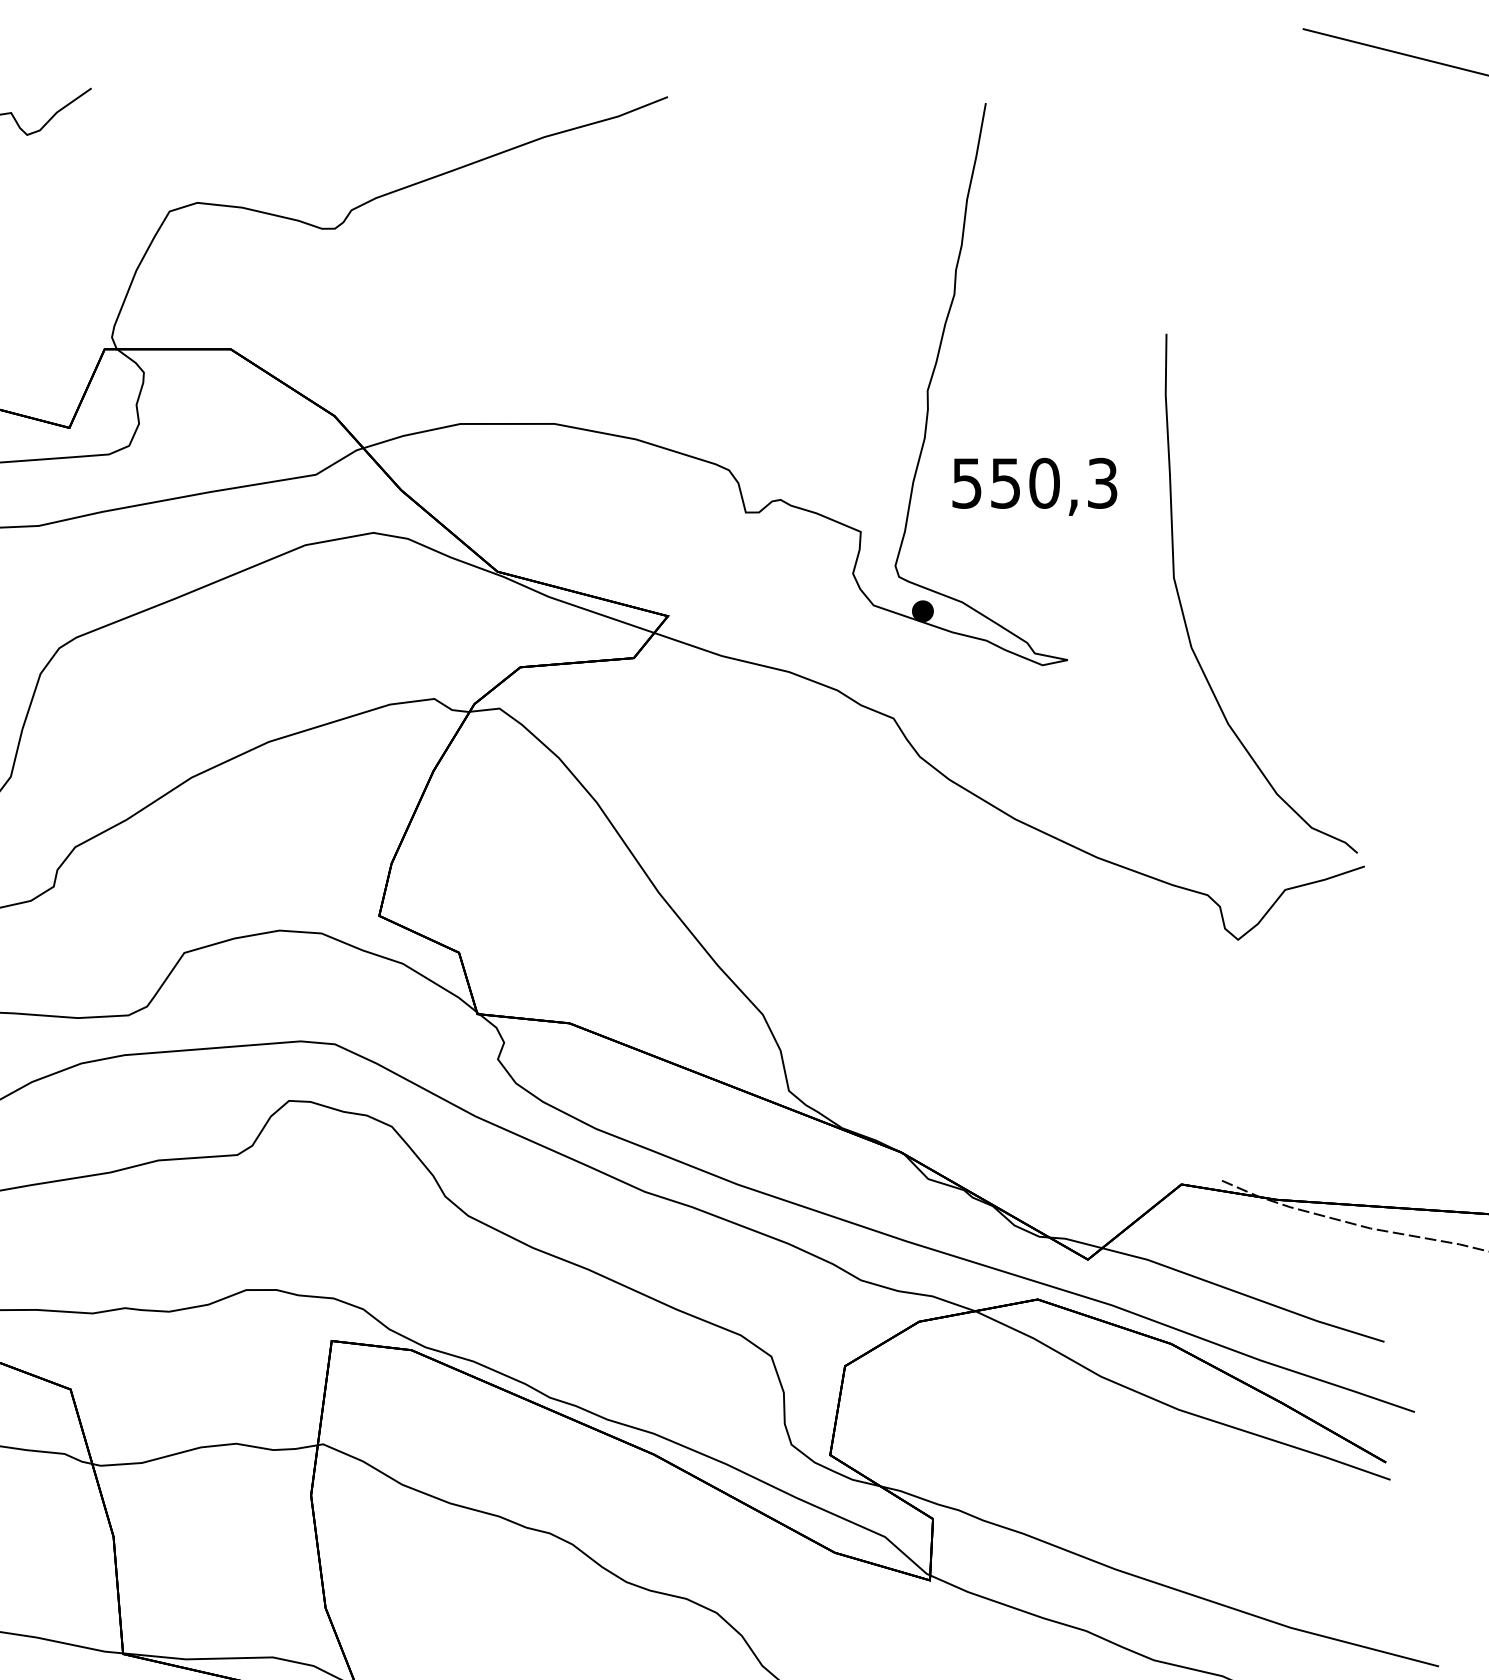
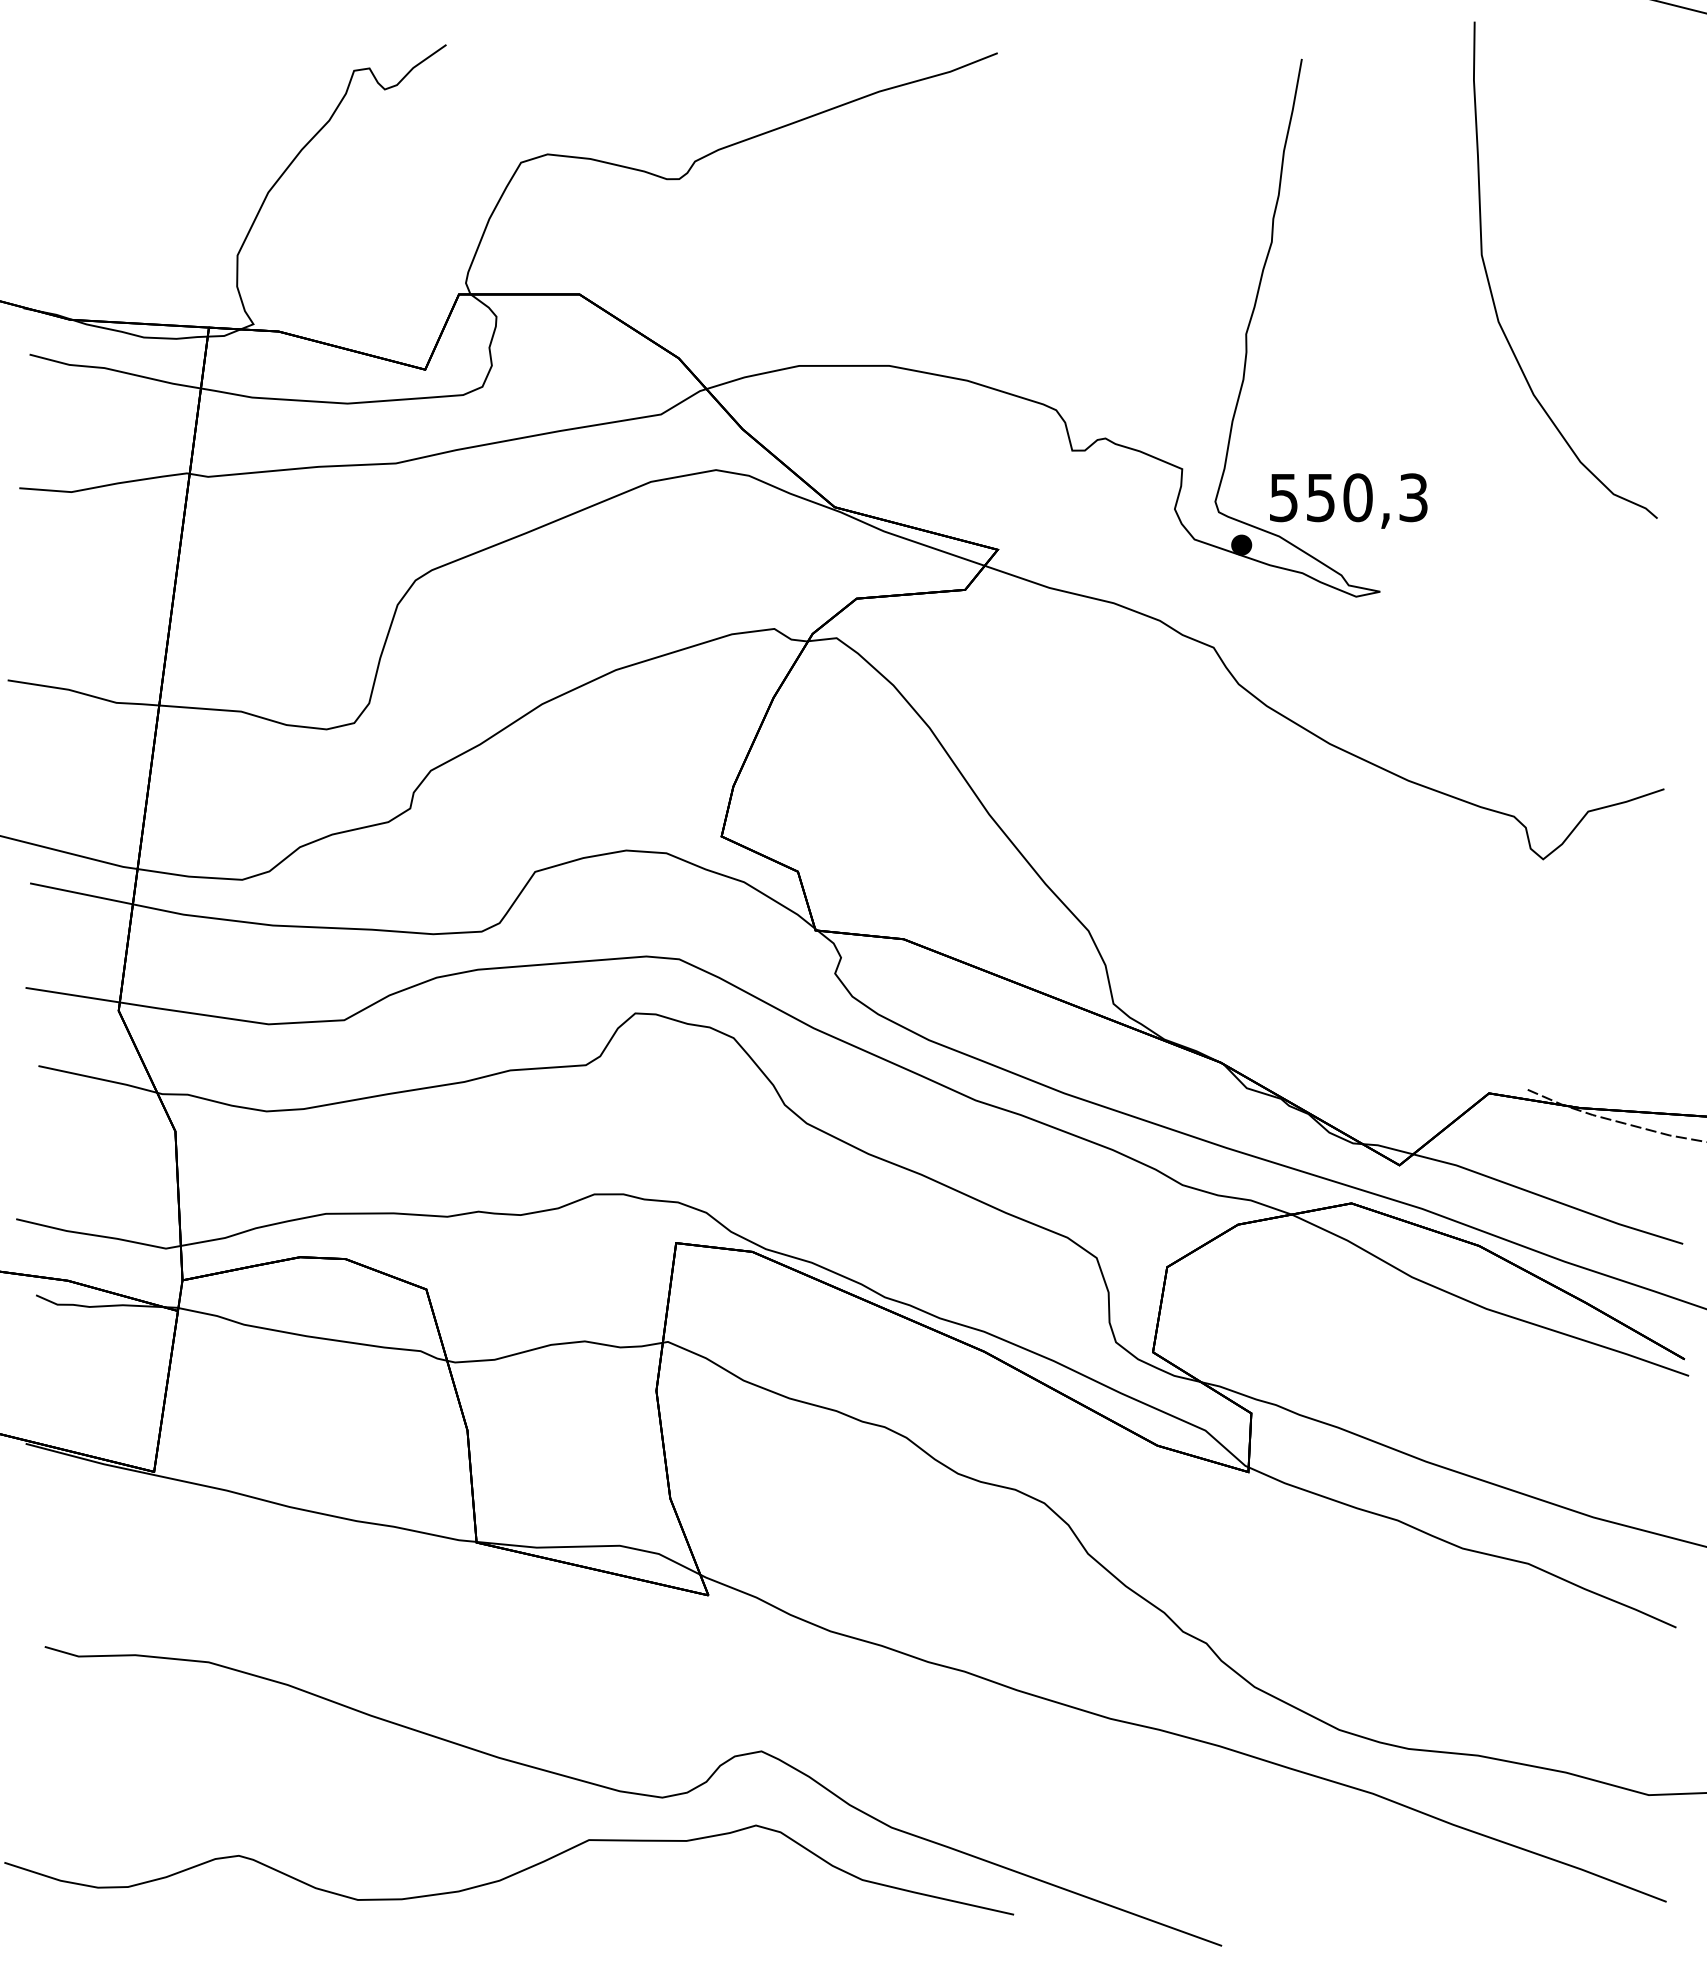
text: (1034, 486) -> (1348, 500), moved
curve: (1184, 612) -> (1491, 288), moved

